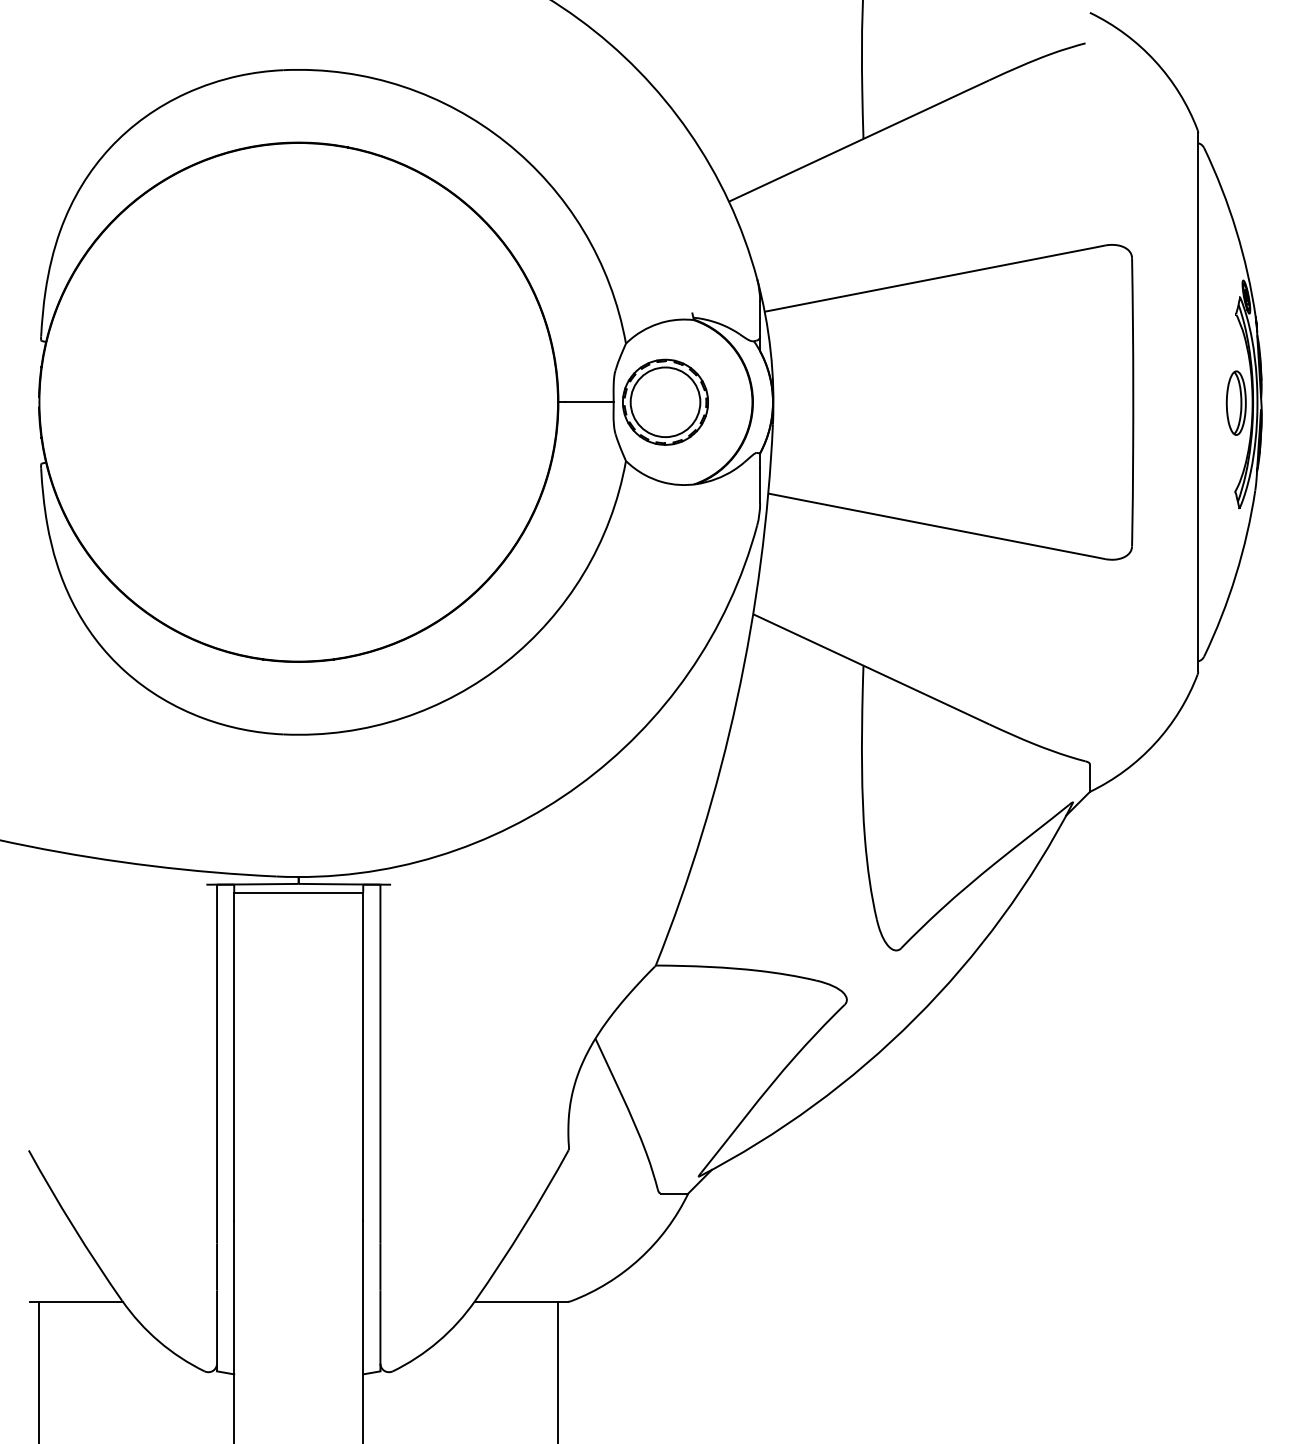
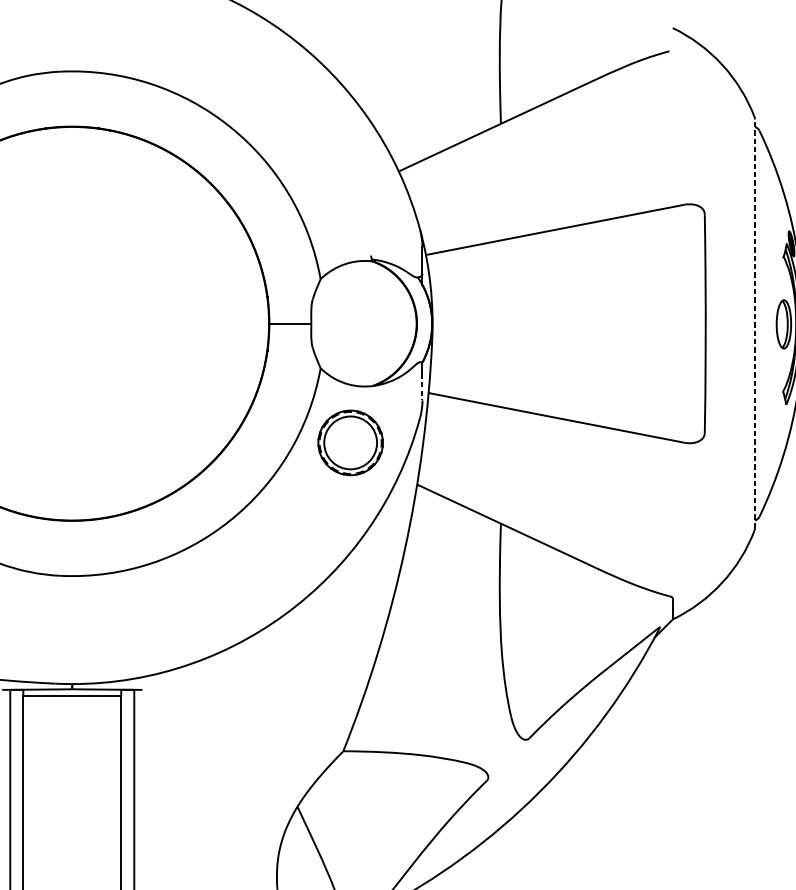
part: (665, 401) -> (350, 442), moved
line: (1198, 401) -> (755, 323), solid -> dashed
line: (760, 485) -> (422, 386), solid -> dashed

